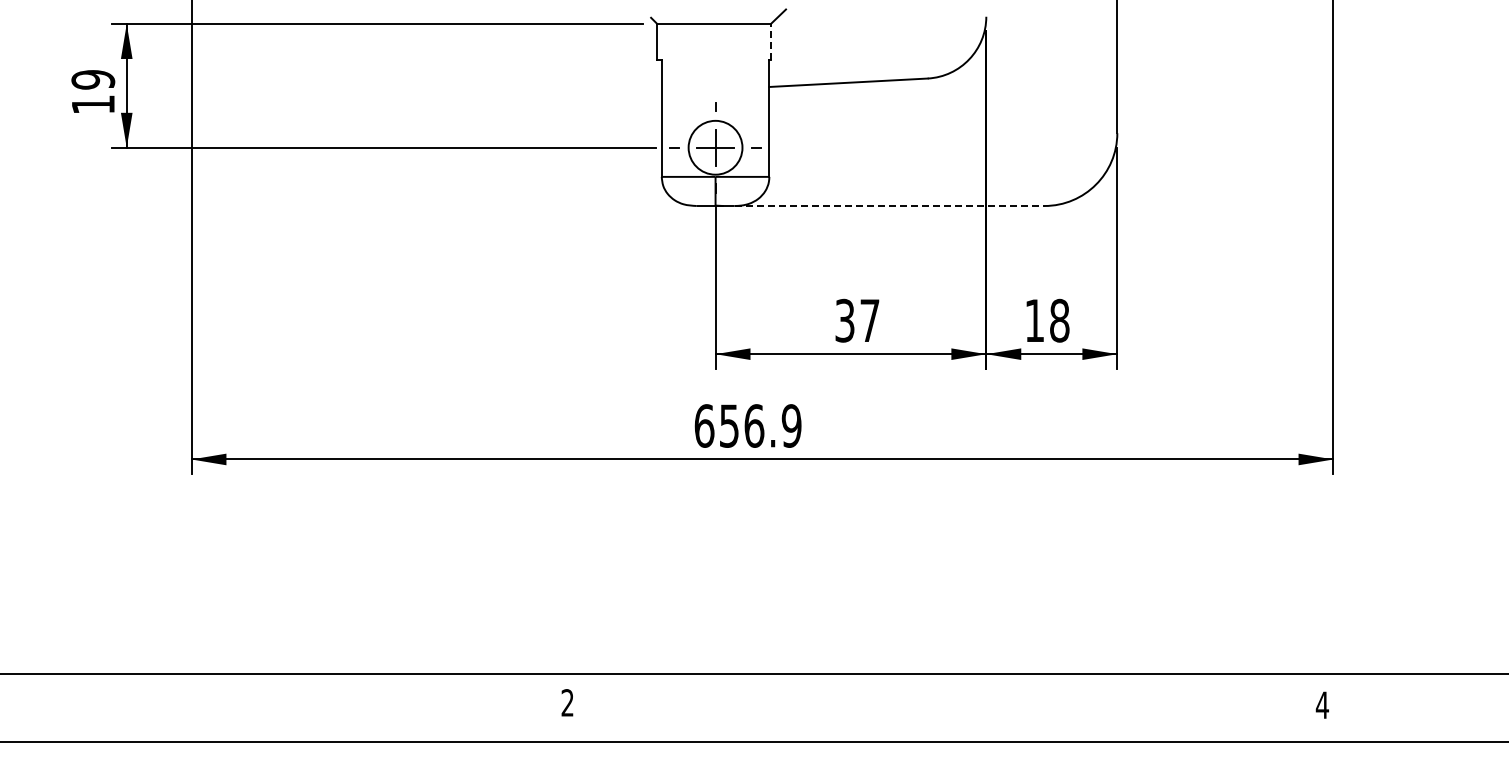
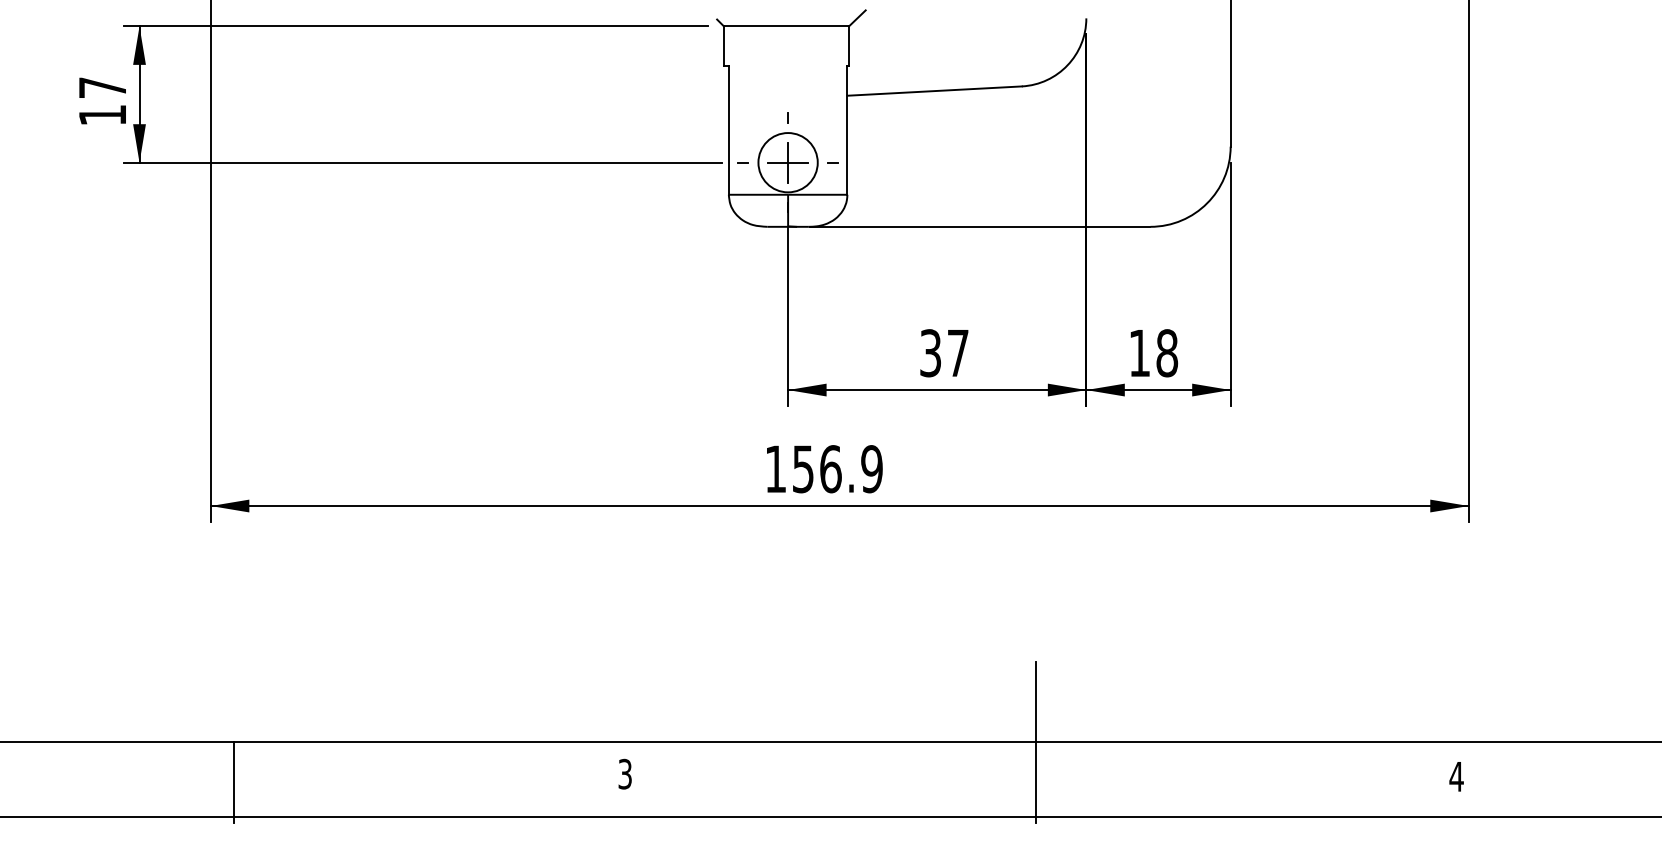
line: (770, 41) -> (848, 45), dashed -> solid
text: (93, 79) -> (102, 87), 19 -> 17
line: (889, 206) -> (979, 227), dashed -> solid
text: (704, 425) -> (775, 468), 656.9 -> 156.9
line: (940, 673) -> (1035, 741), added
text: (567, 702) -> (625, 773), 2 -> 3
line: (212, 710) -> (233, 782), added

